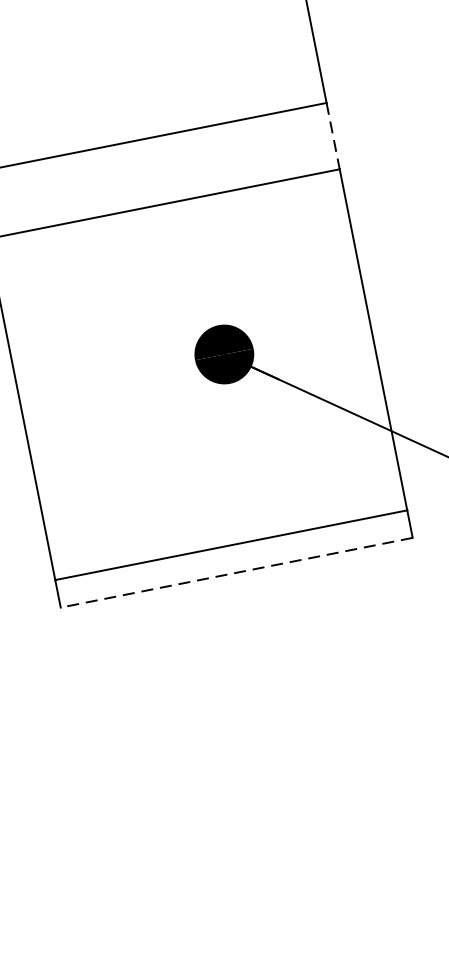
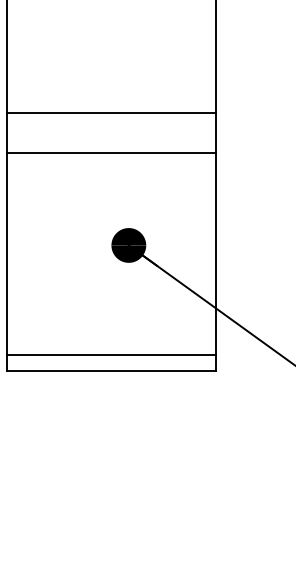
line: (333, 136) -> (215, 133), dashed -> solid
line: (235, 573) -> (110, 371), dashed -> solid

